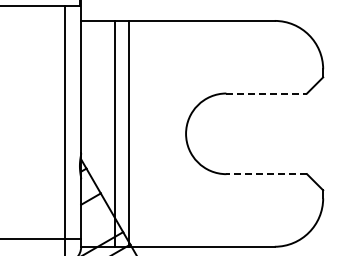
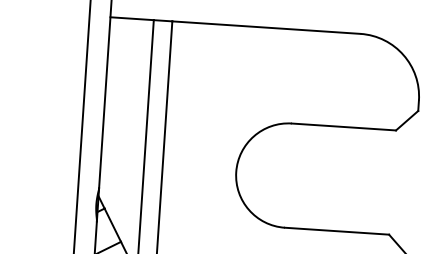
line: (267, 93) -> (344, 127), dashed -> solid
line: (266, 174) -> (336, 231), dashed -> solid

